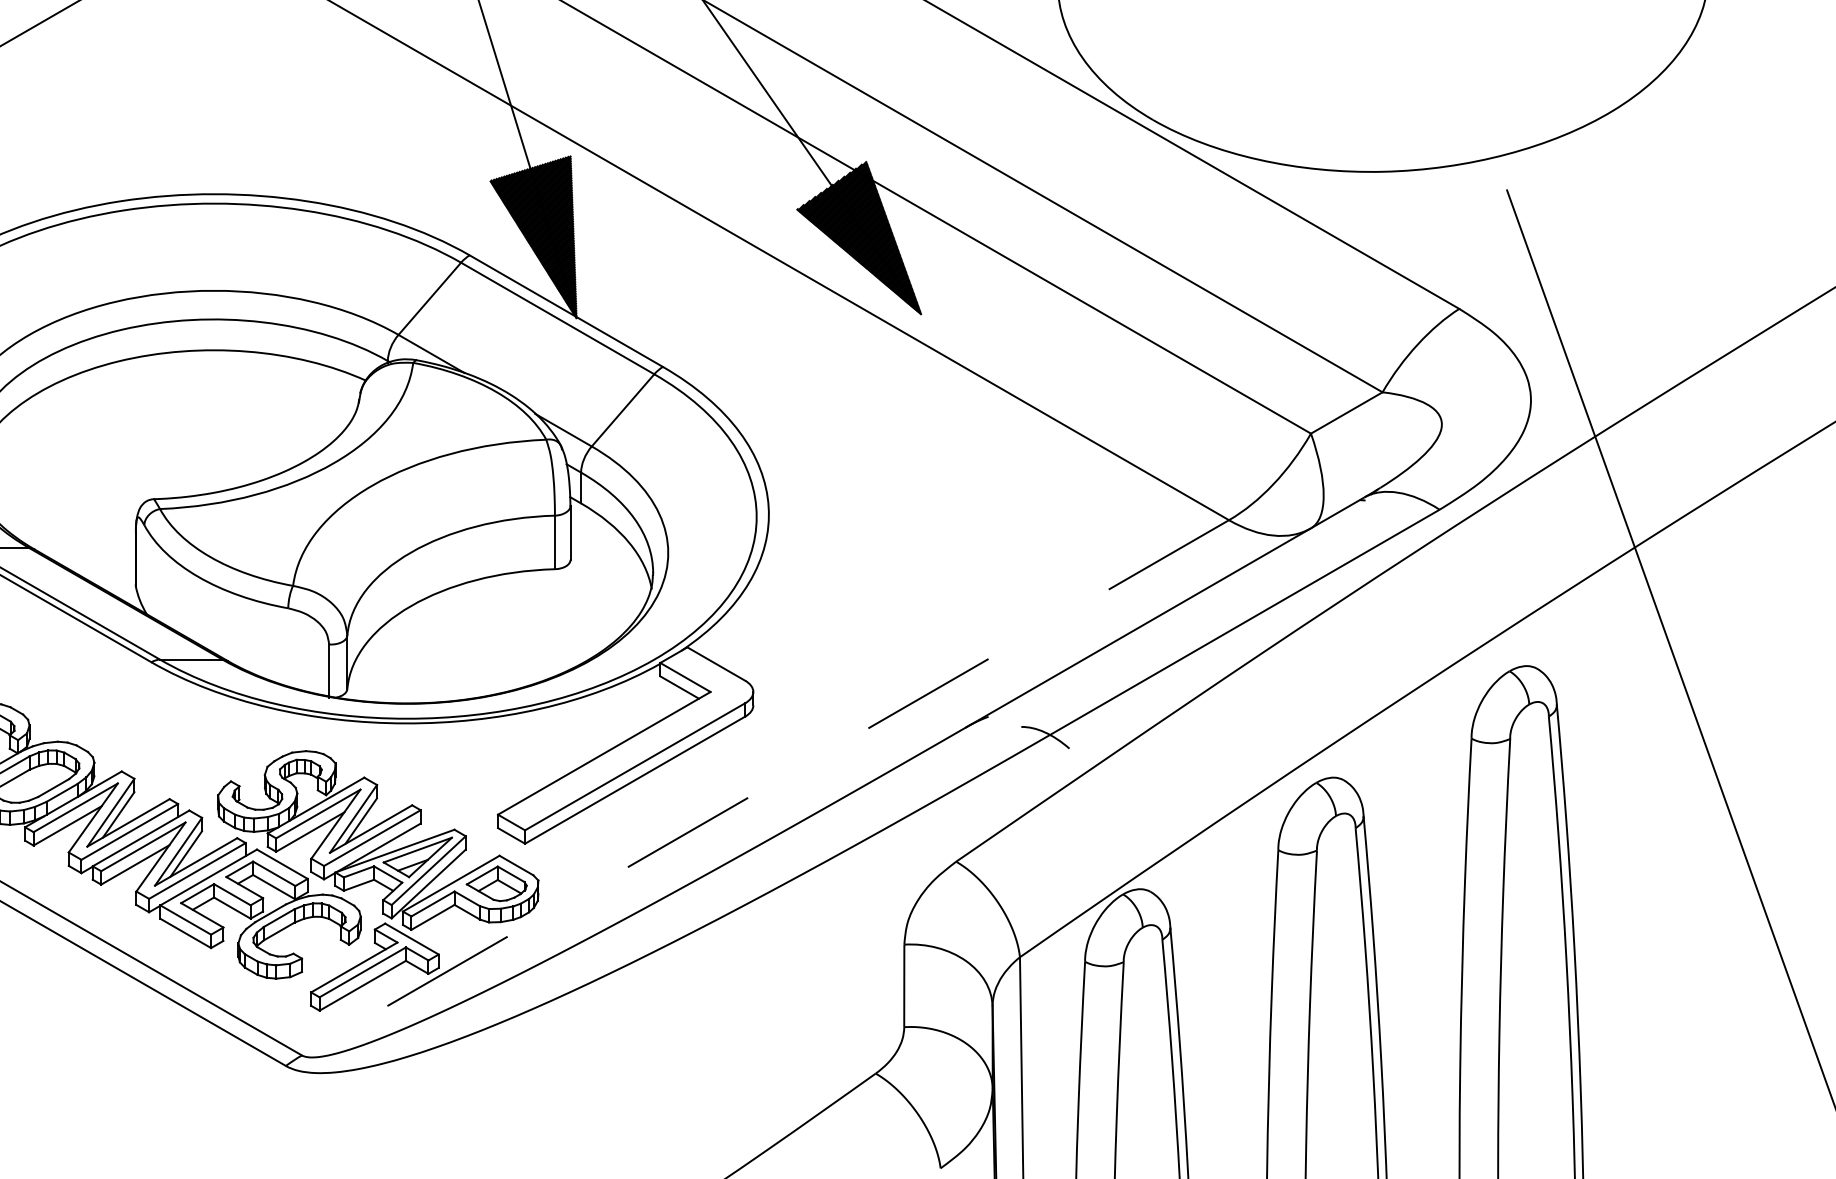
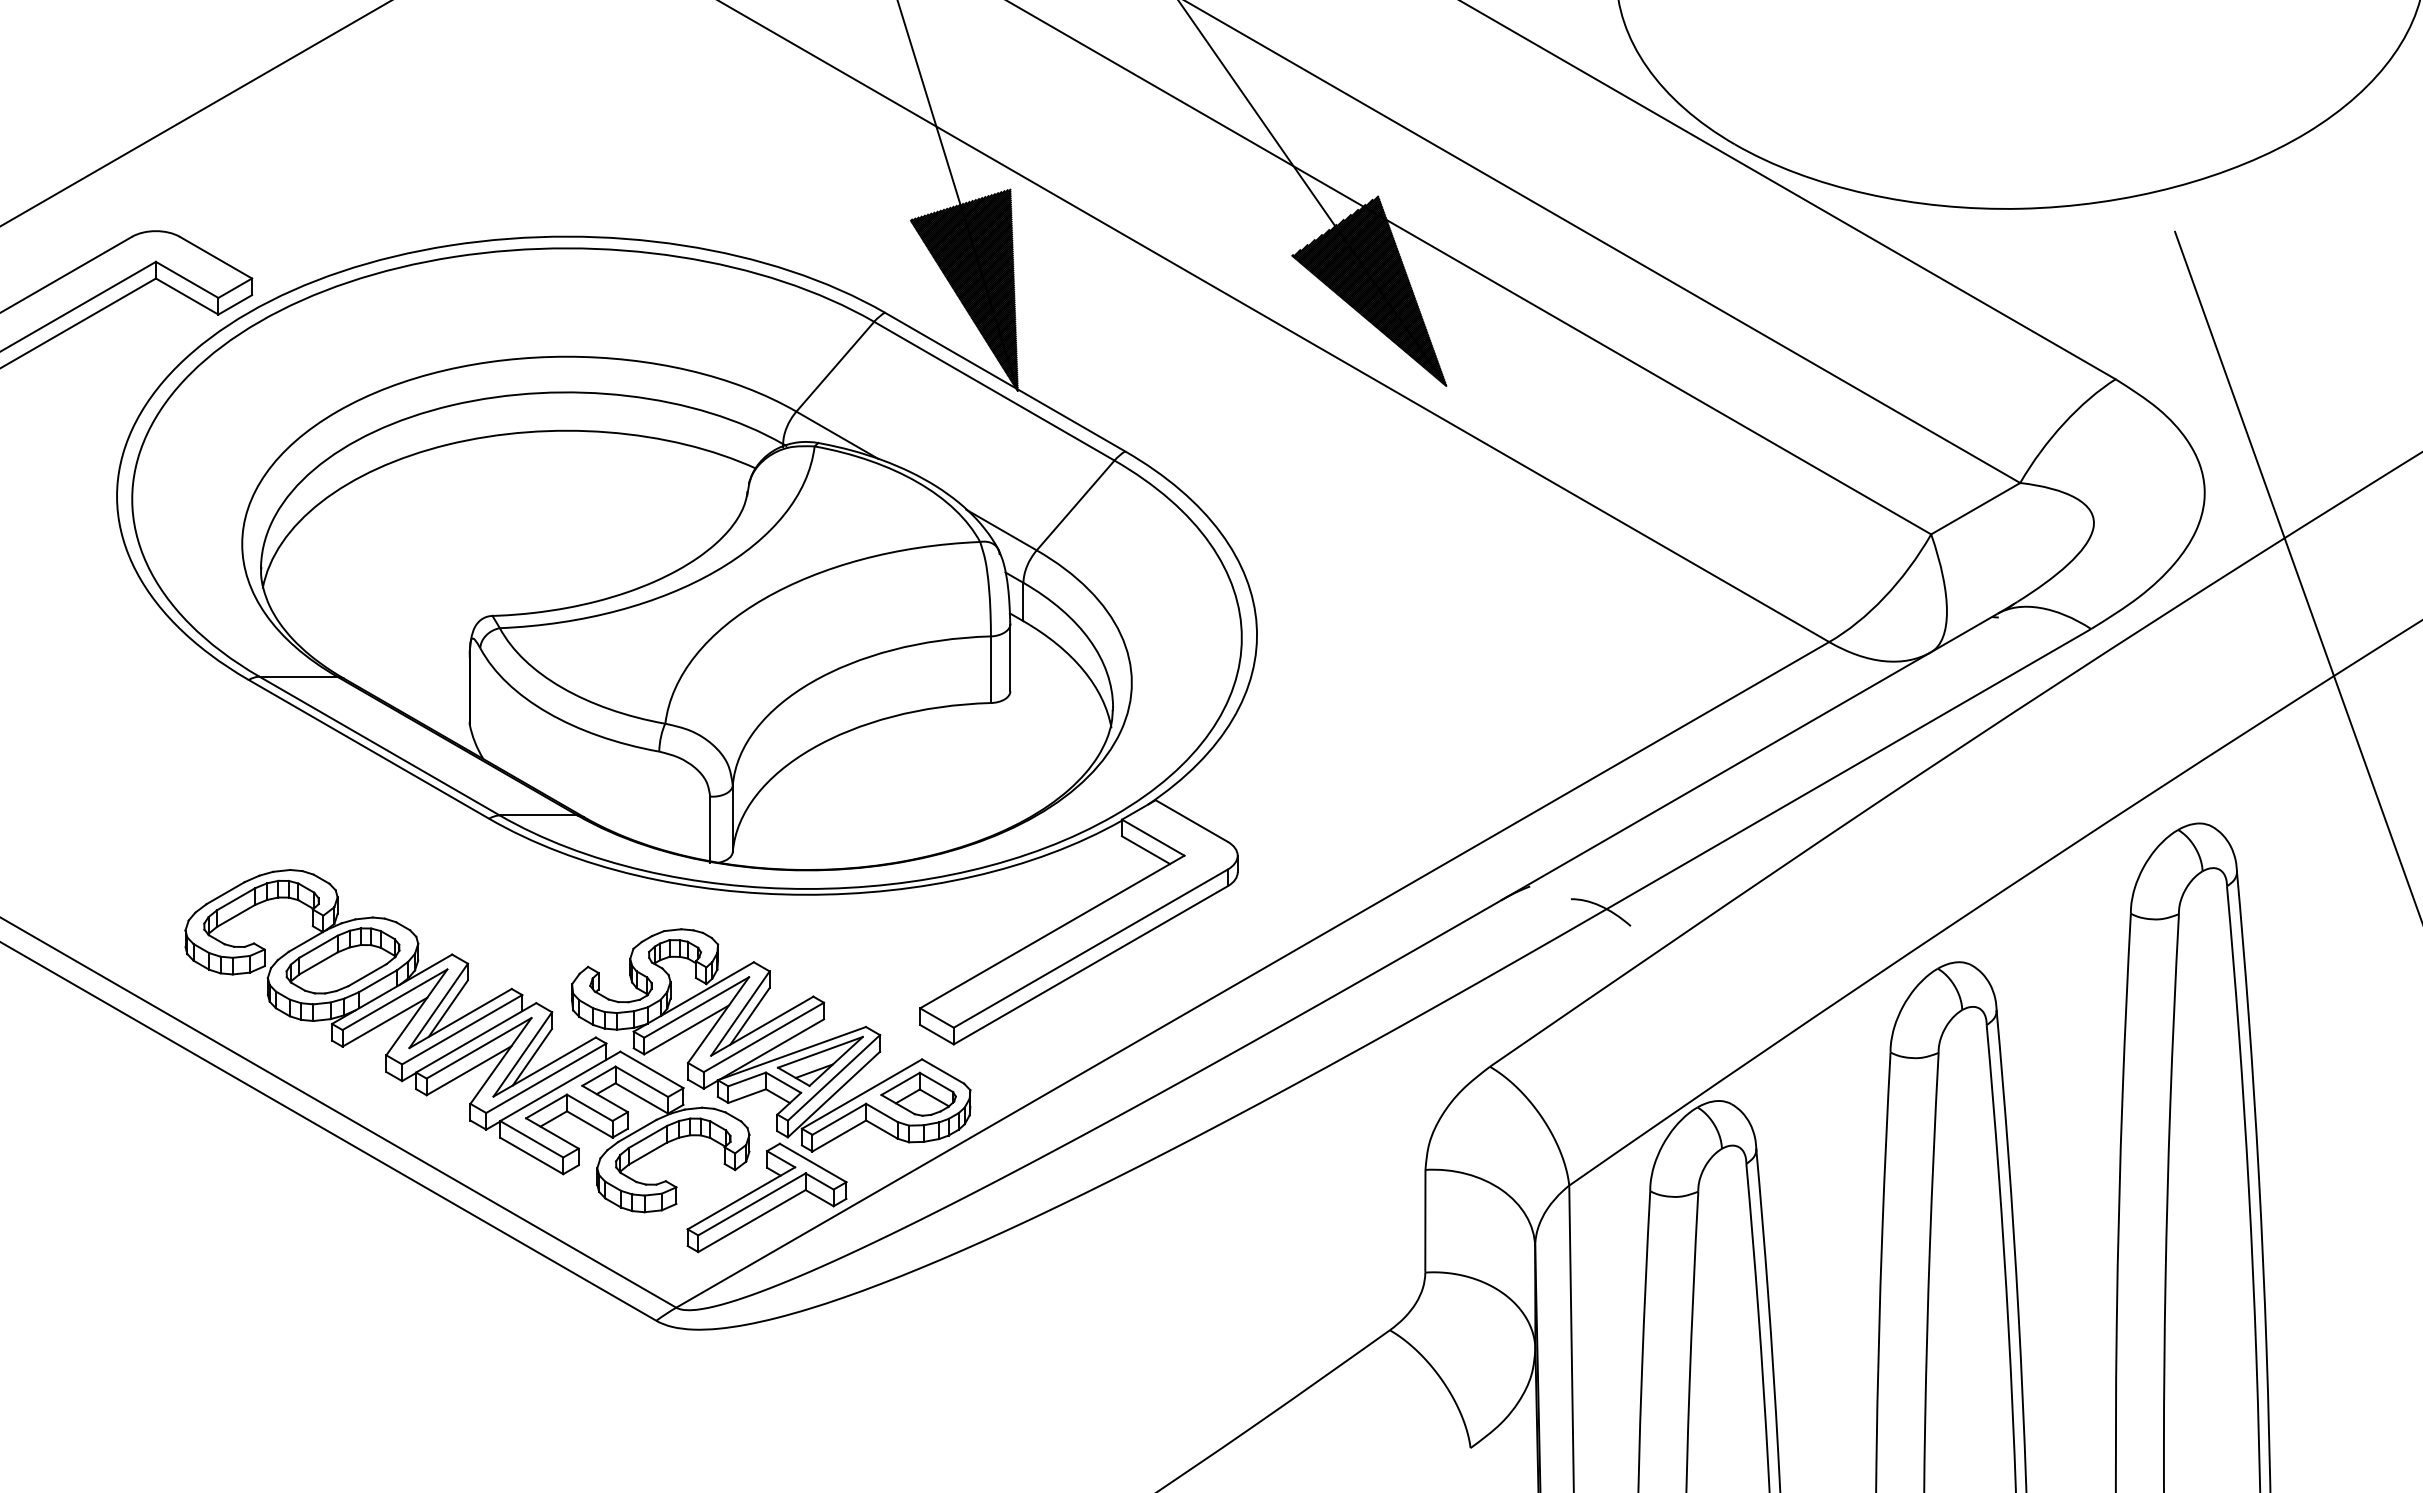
line: (765, 787) -> (1252, 974), dashed -> solid

